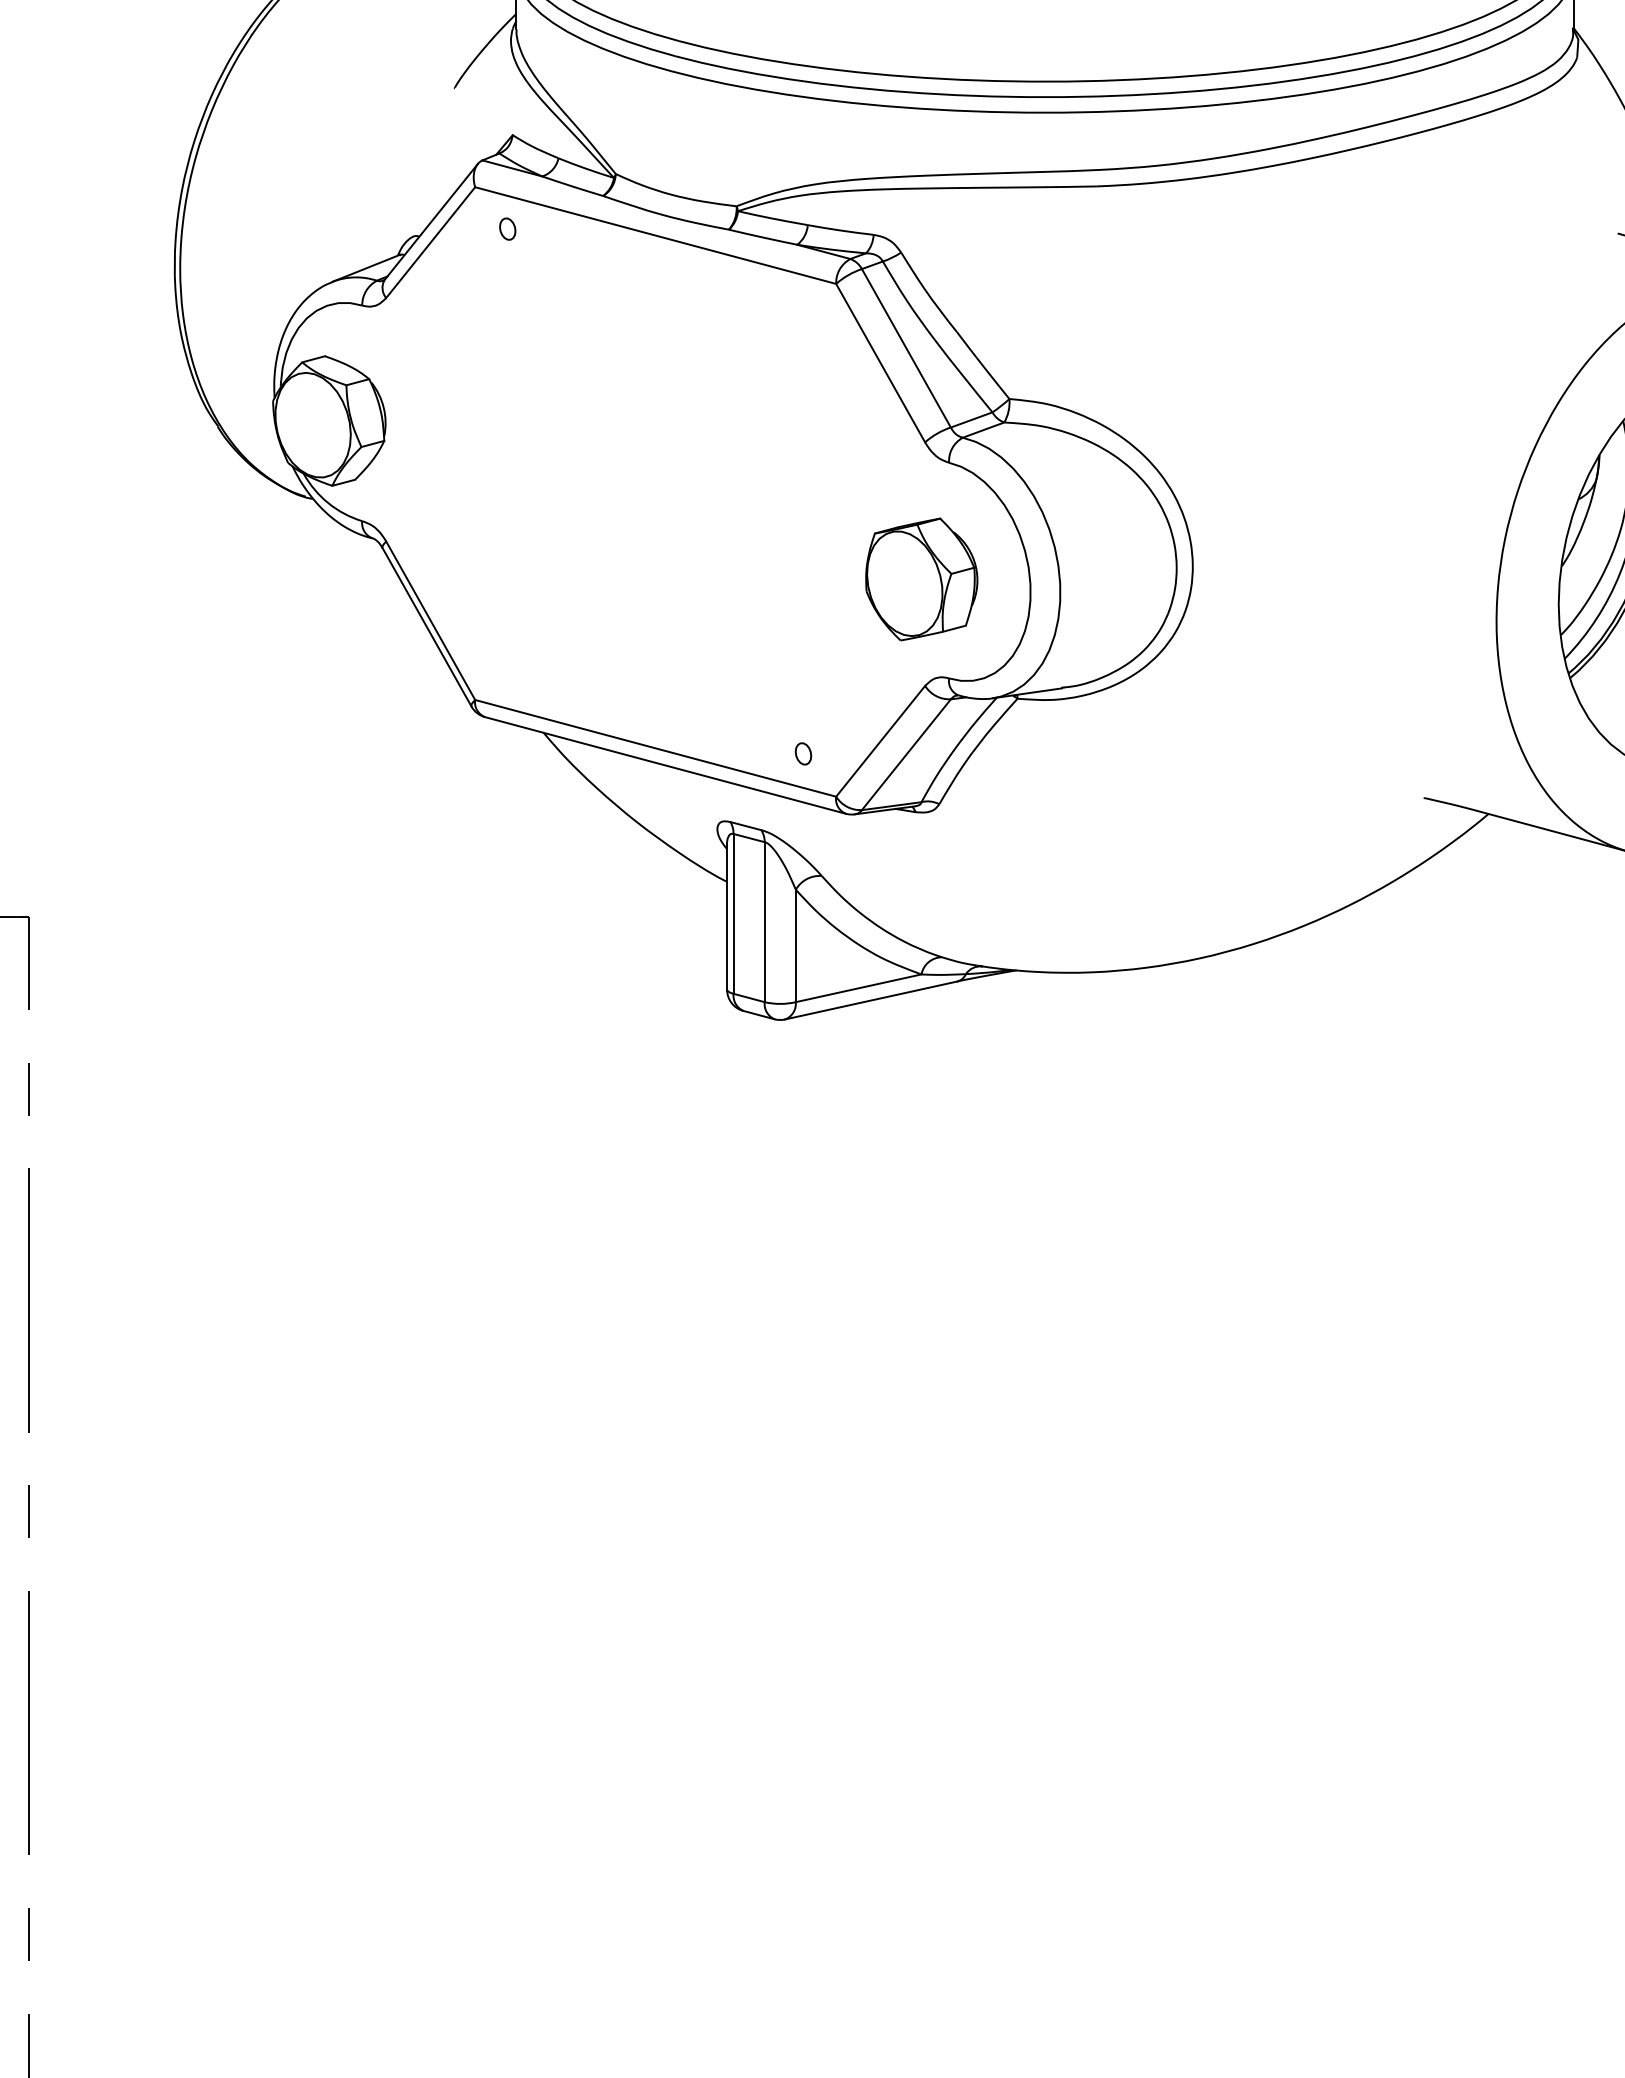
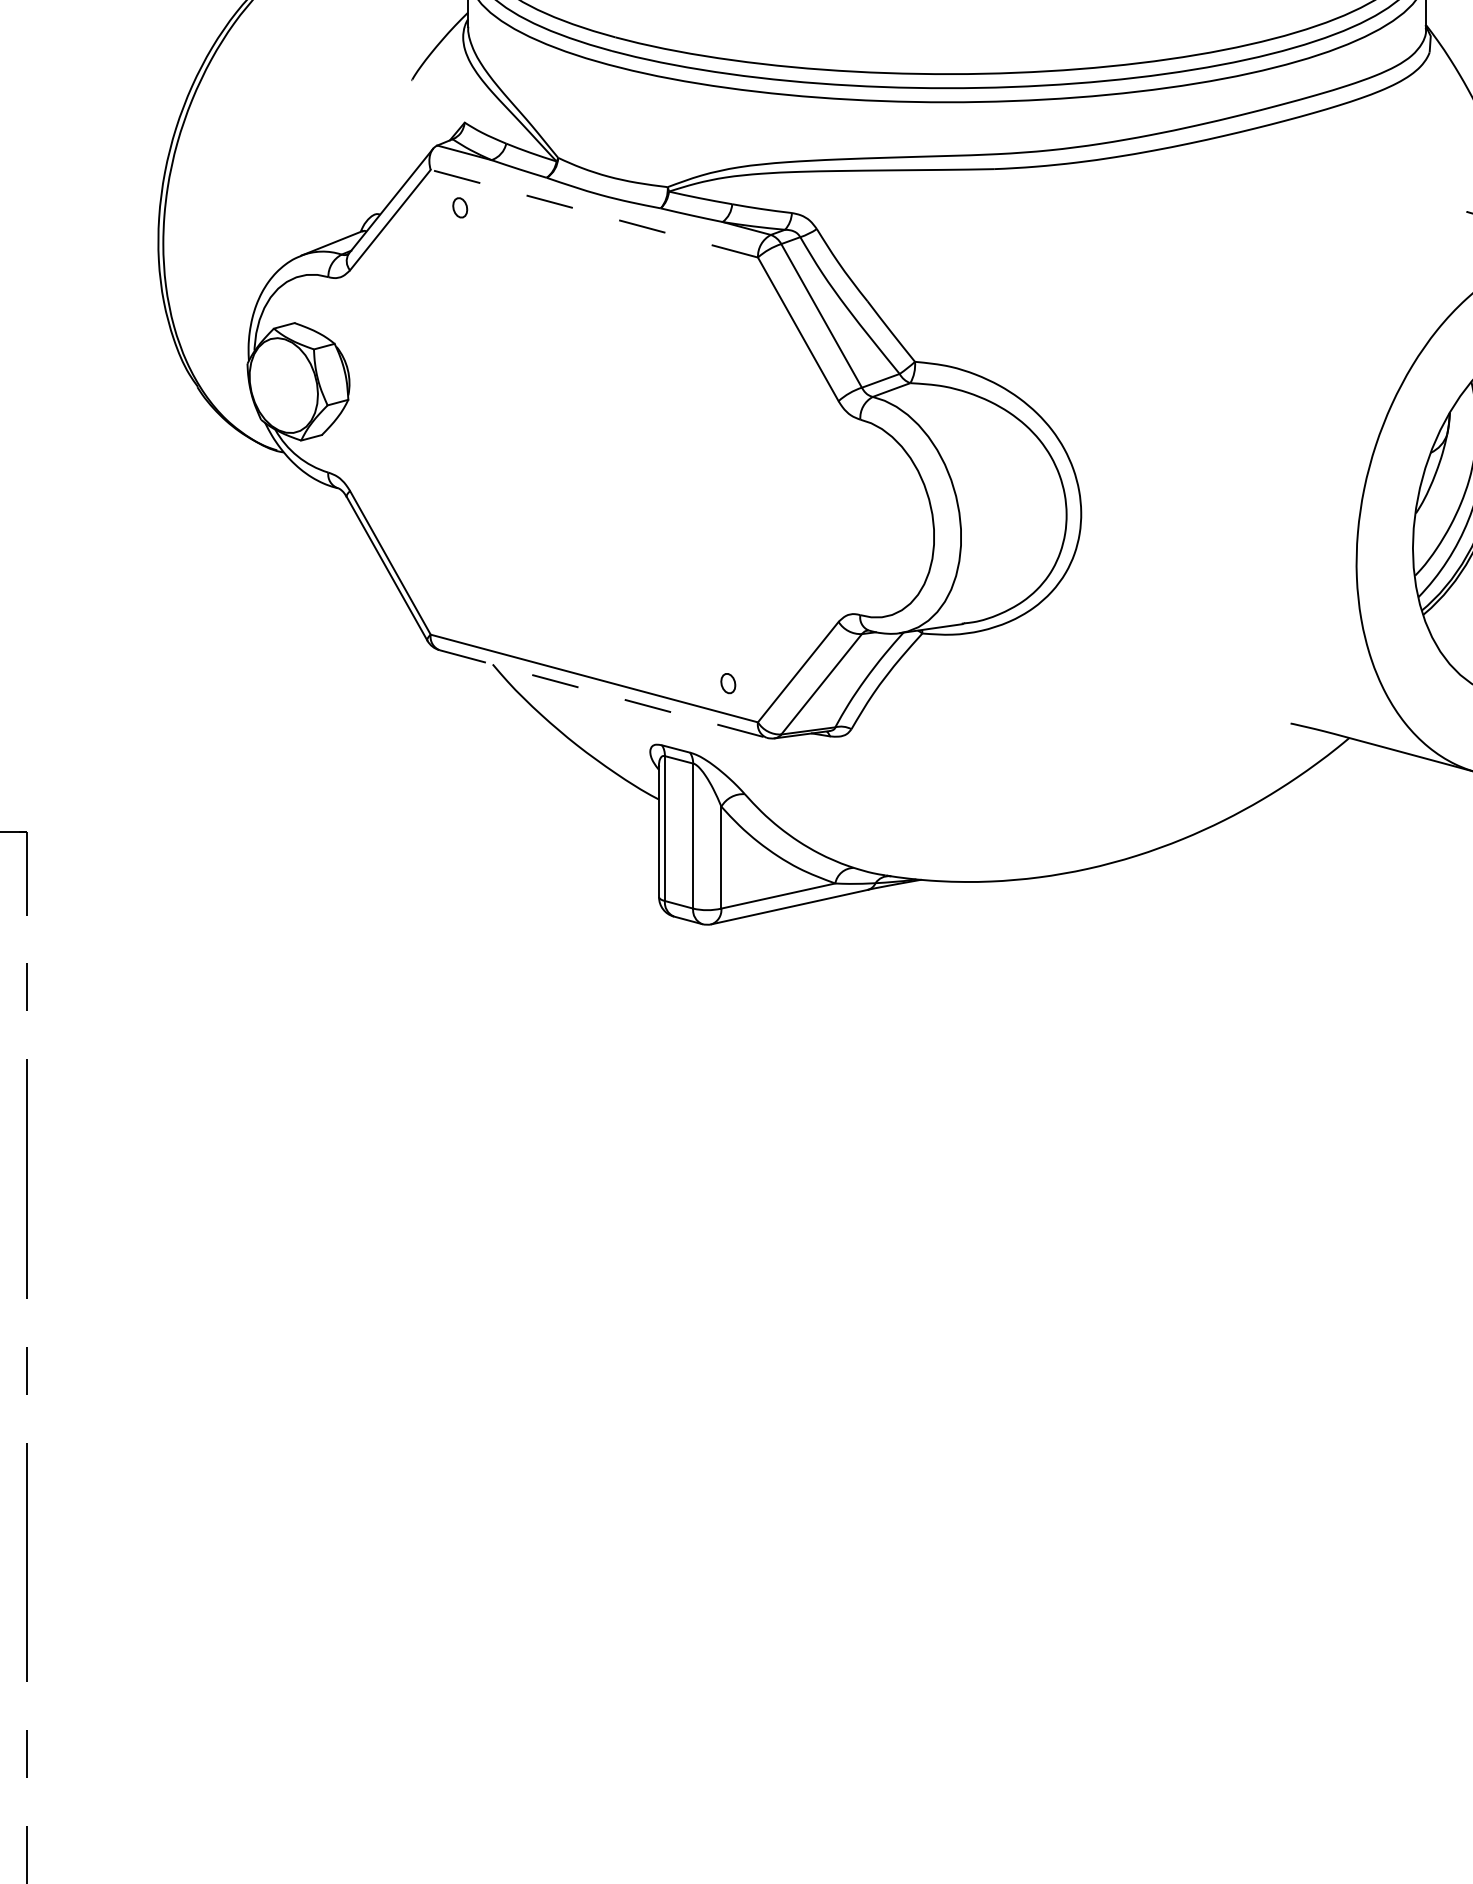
line: (655, 235) -> (594, 213), solid -> dashed
part: (921, 579) -> (835, 525), removed
line: (665, 765) -> (603, 694), solid -> dashed

